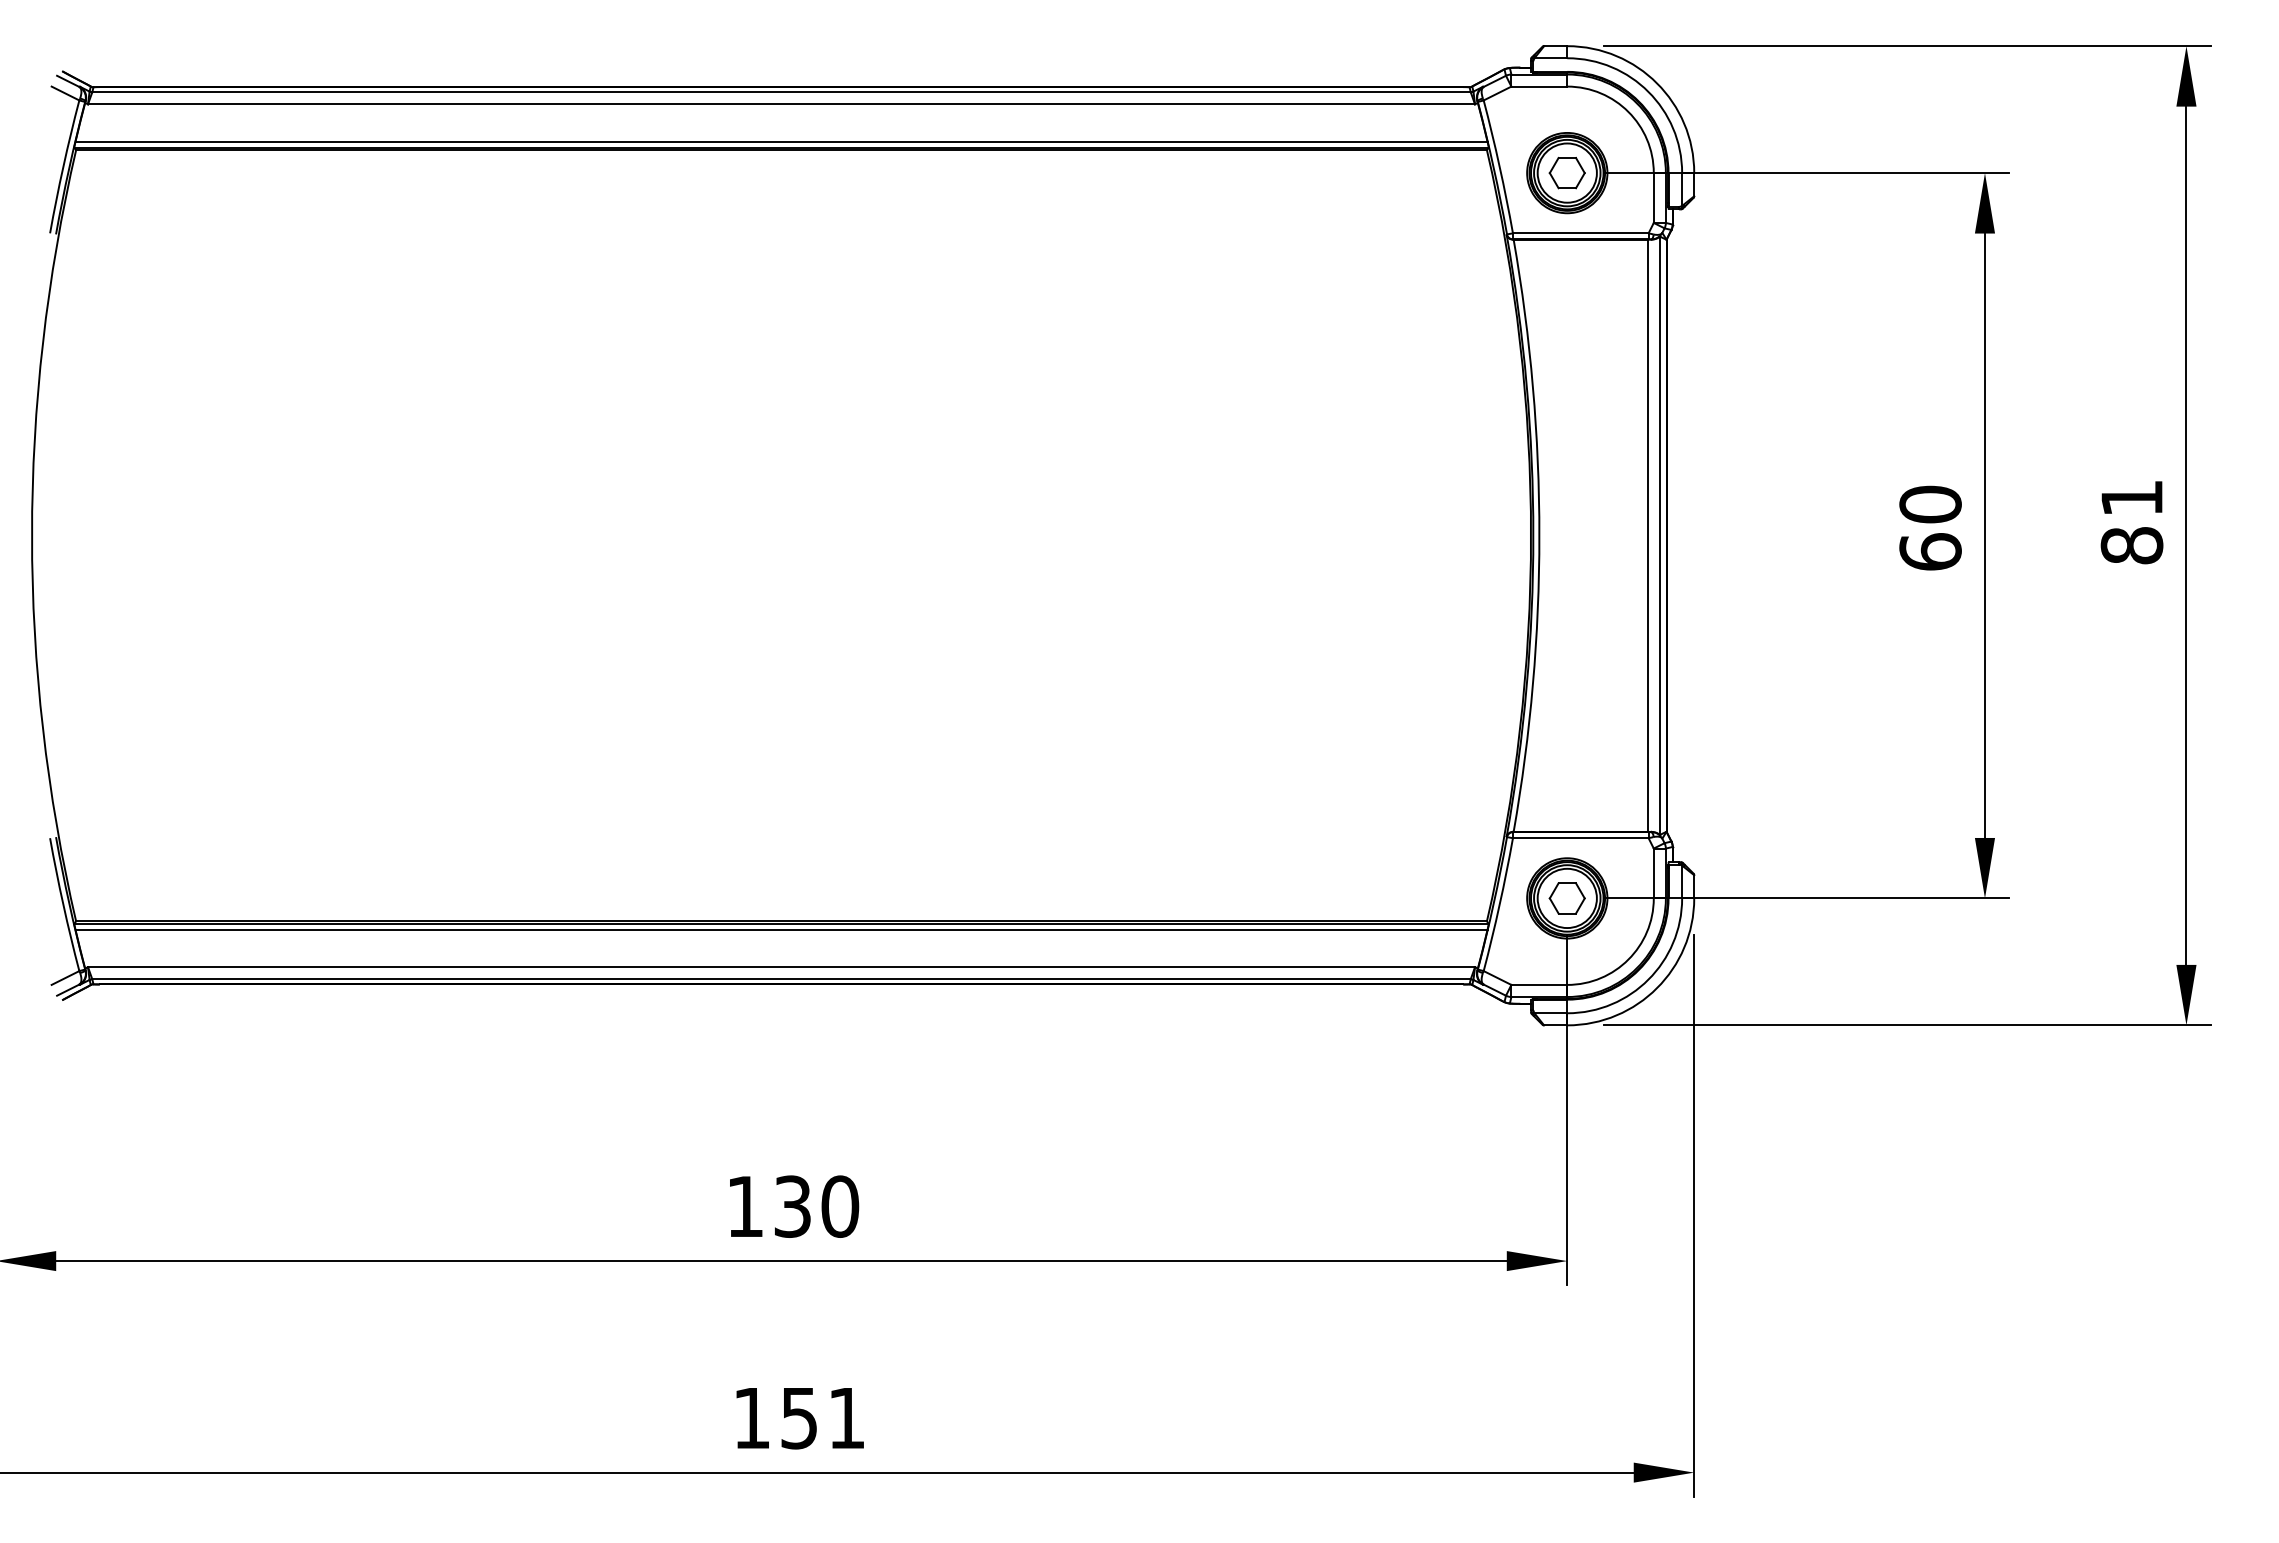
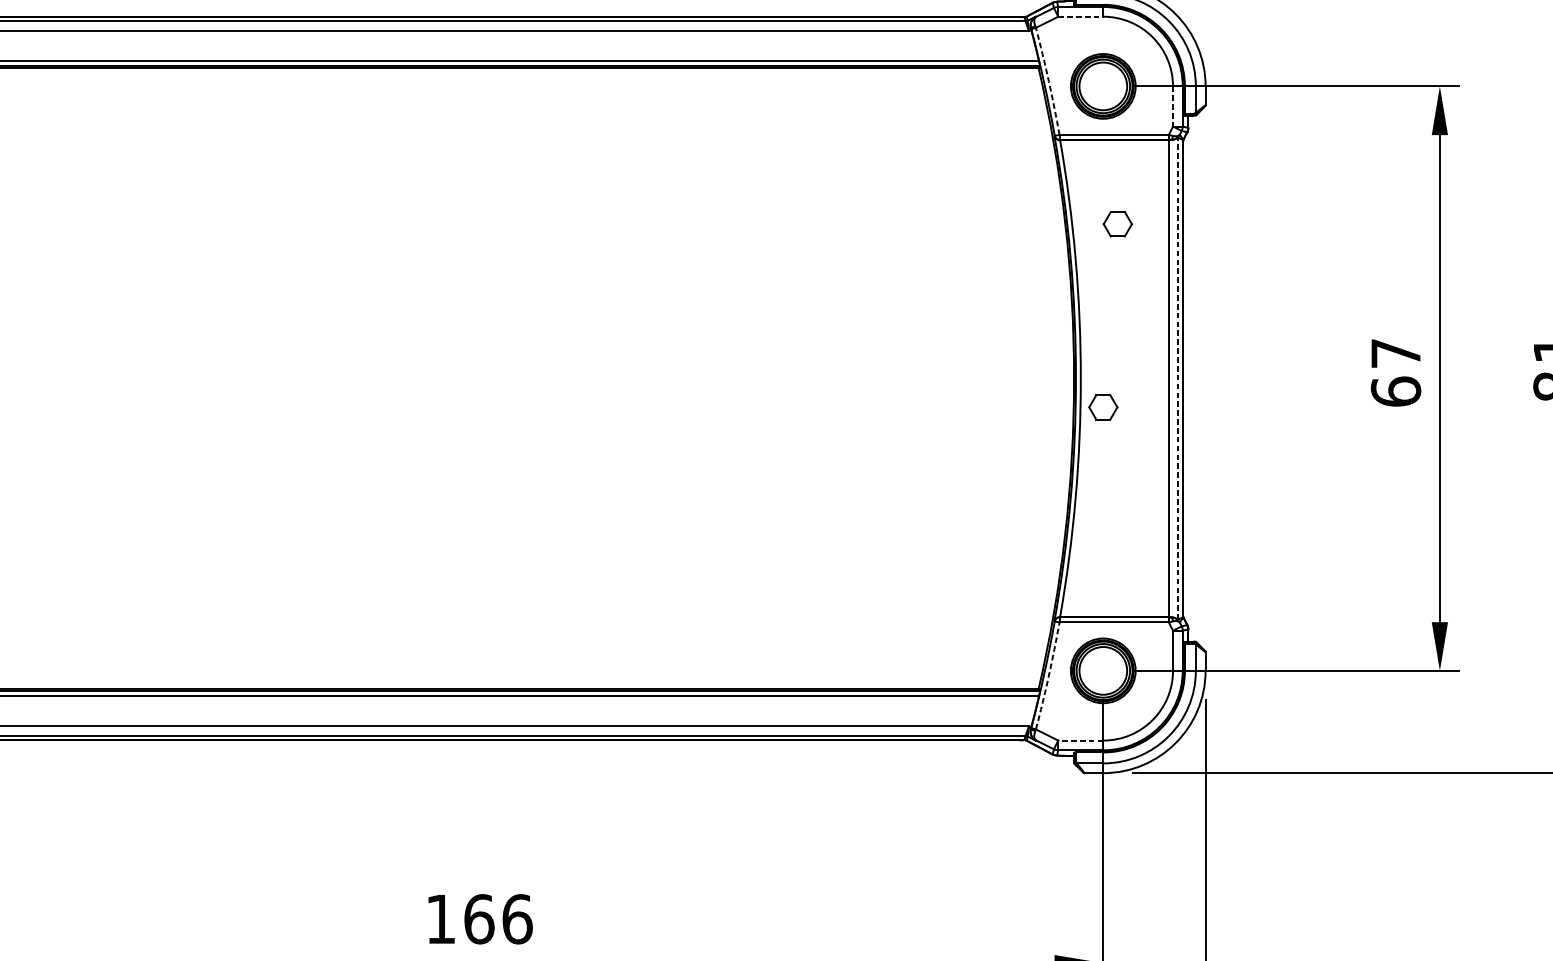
line: (1539, 86) -> (1080, 16), solid -> dashed
arc: (1499, 166) -> (1048, 81), solid -> dashed
part: (1566, 173) -> (1117, 224), moved
line: (1653, 198) -> (1172, 106), solid -> dashed
text: (1930, 504) -> (1395, 353), 60 -> 67
line: (1660, 535) -> (1178, 378), solid -> dashed
part: (1566, 898) -> (1102, 407), moved
arc: (1499, 904) -> (1048, 675), solid -> dashed
line: (1539, 984) -> (1080, 740), solid -> dashed
text: (816, 1206) -> (498, 919), 130 -> 166

